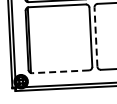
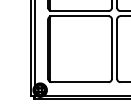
line: (96, 37) -> (117, 49), dashed -> solid
line: (61, 72) -> (80, 82), dashed -> solid

